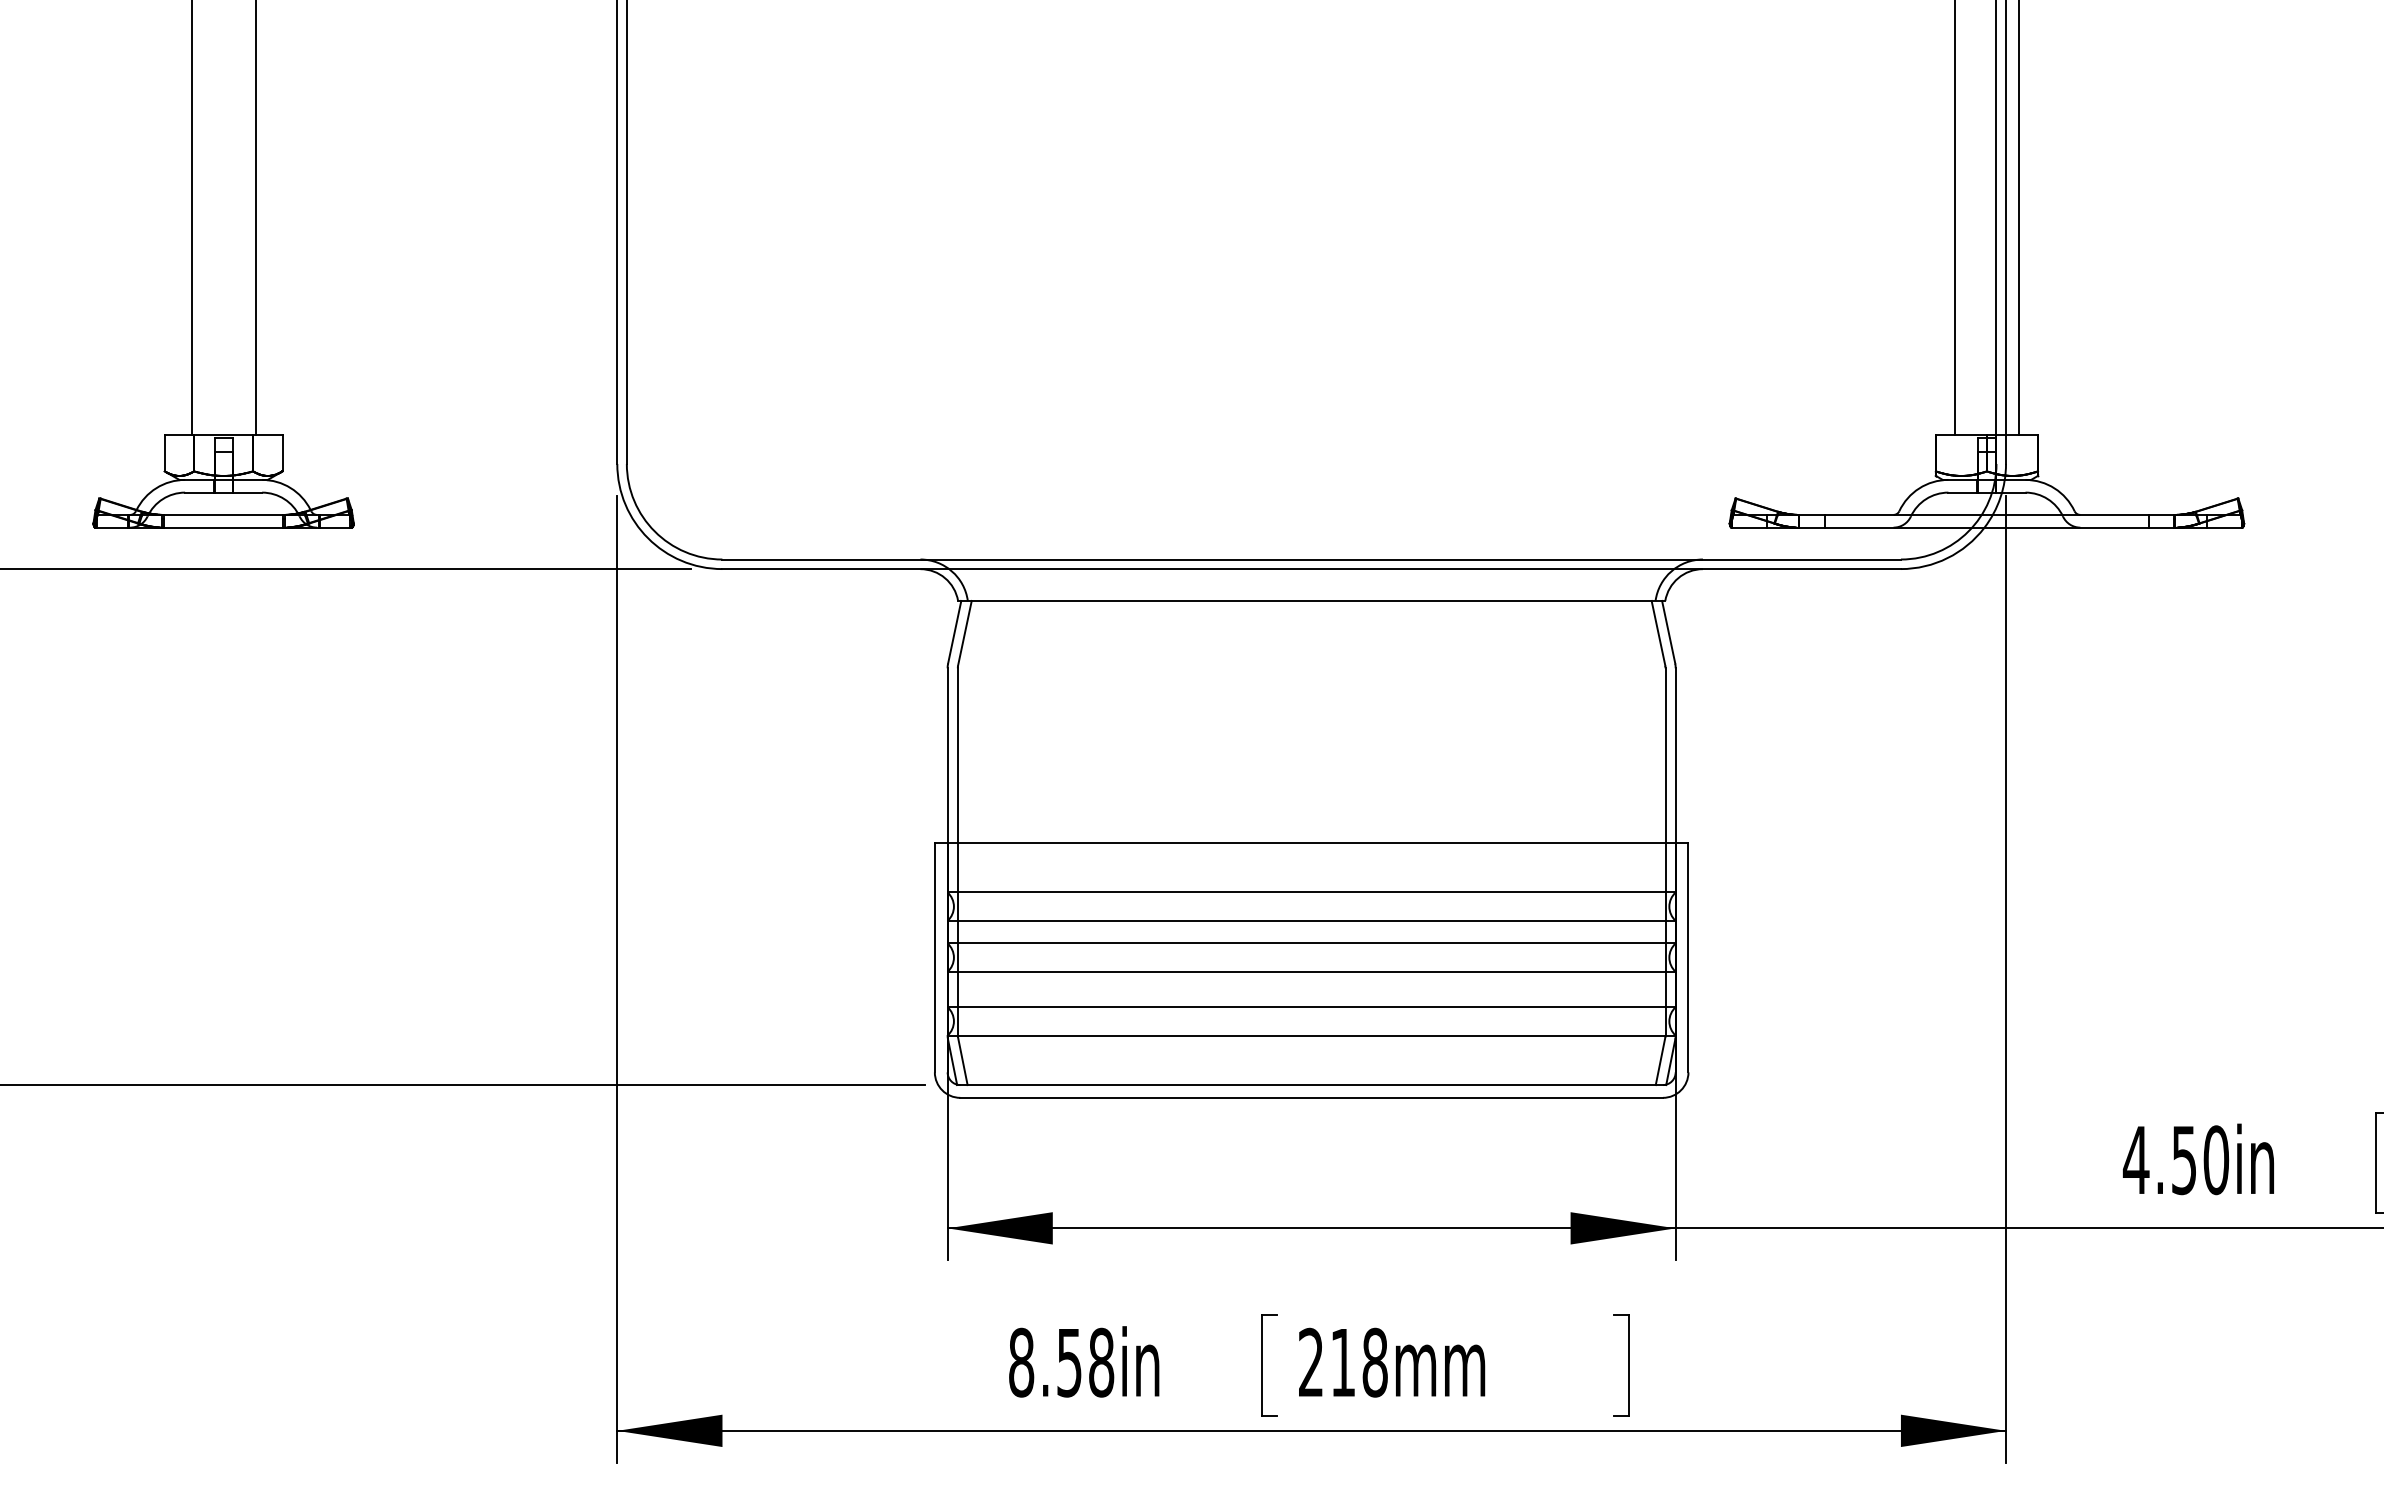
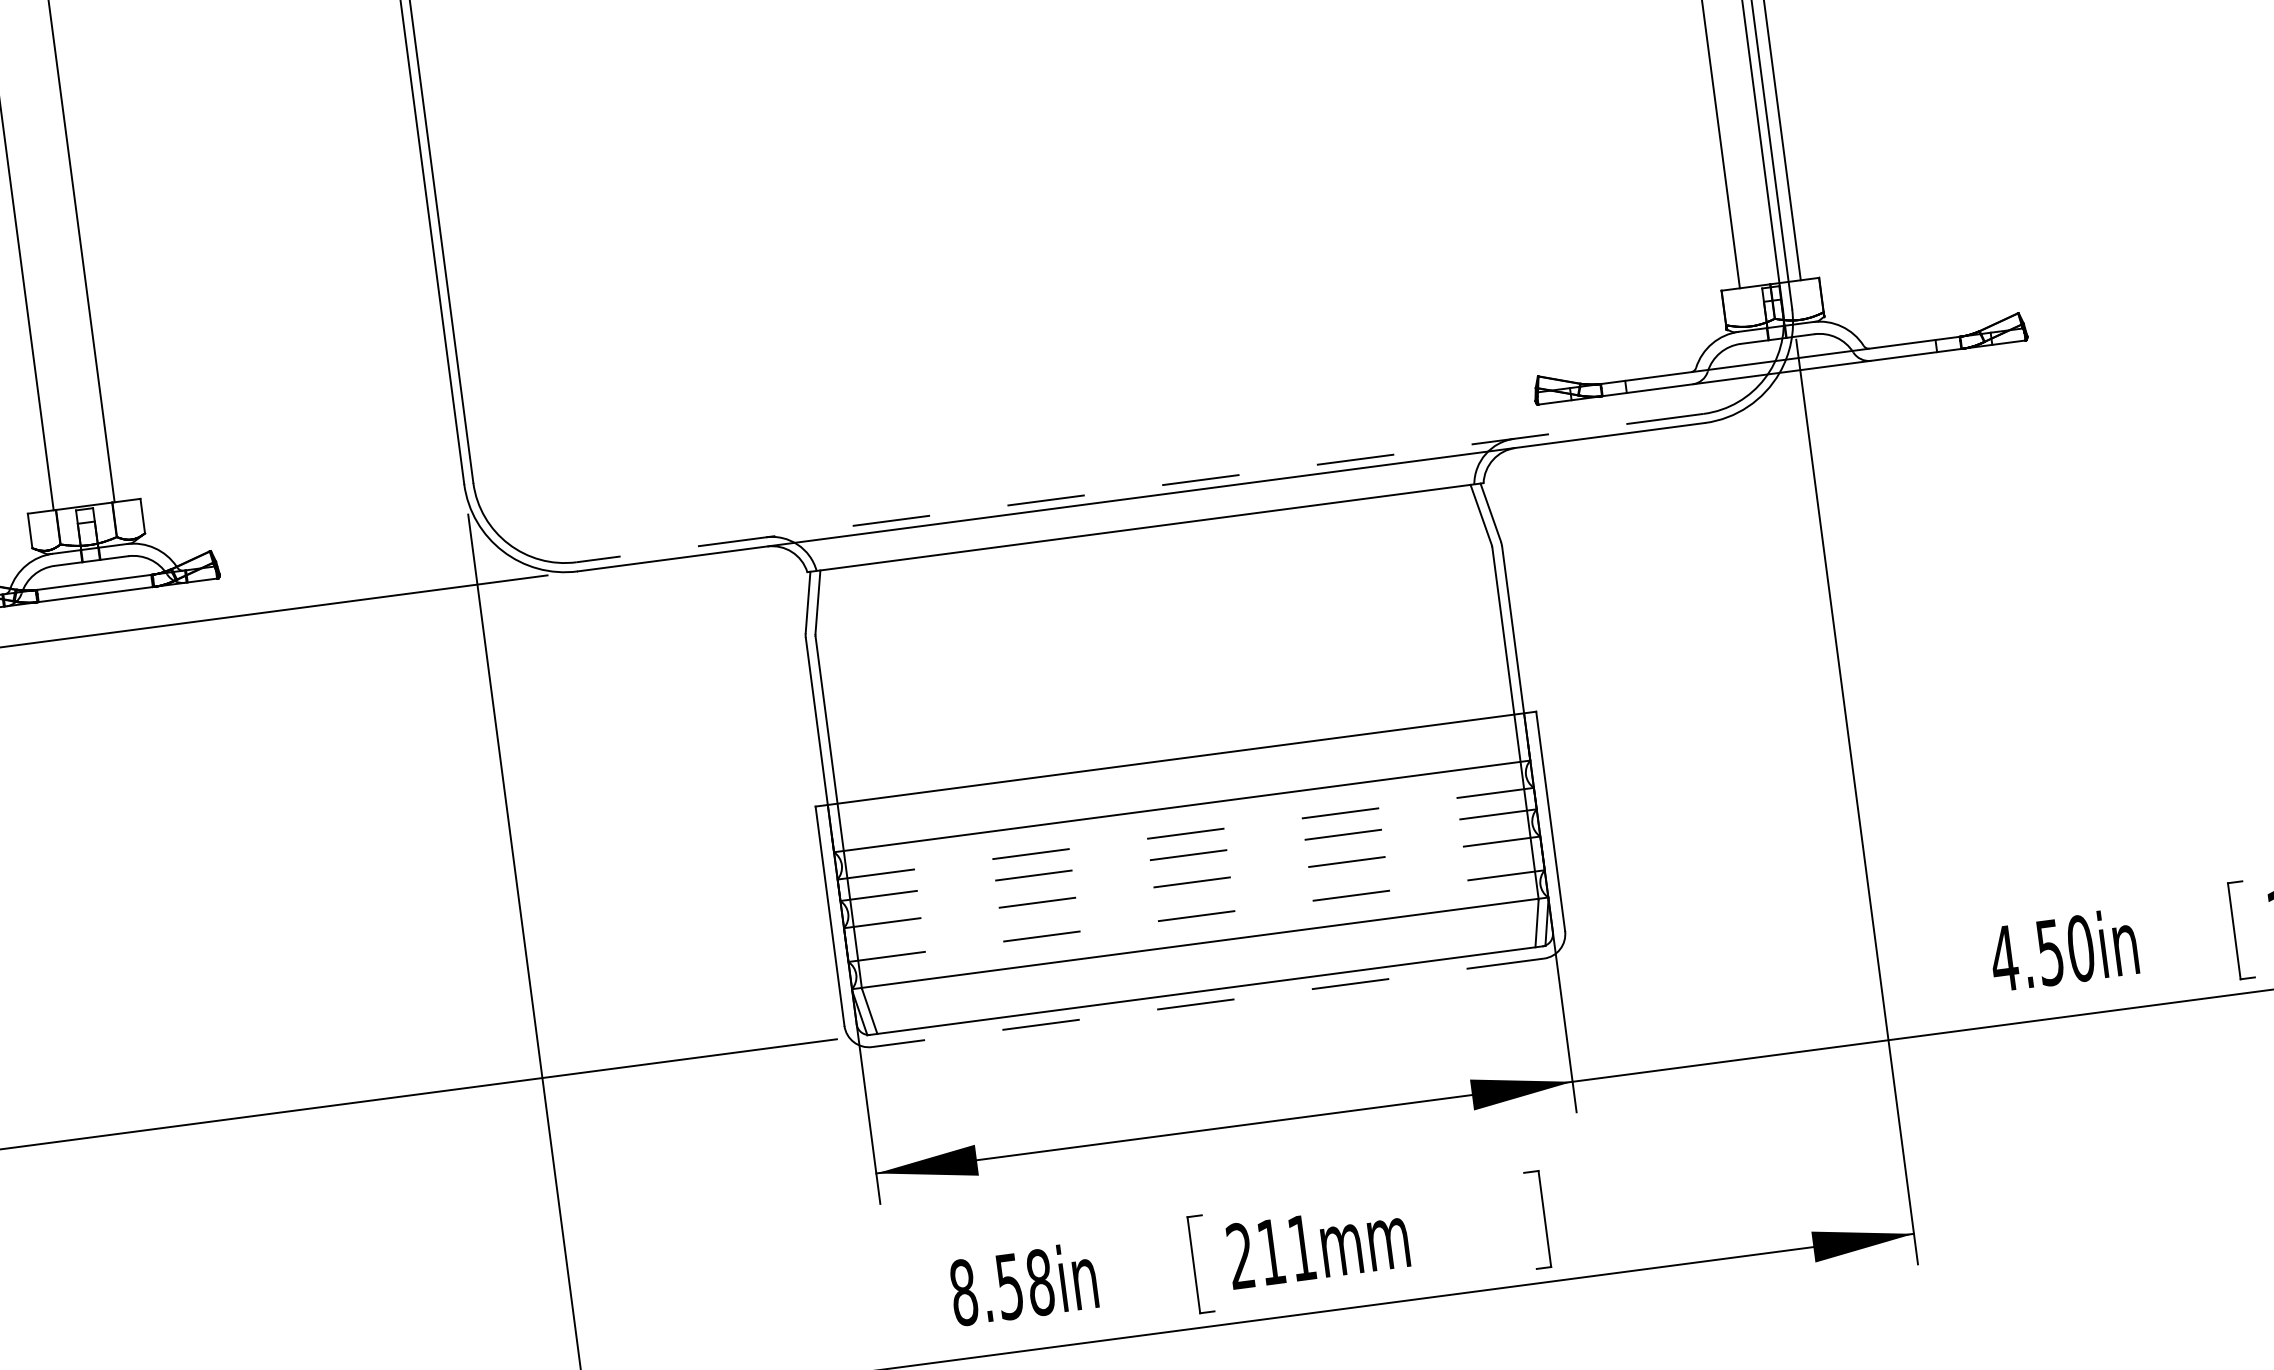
line: (1311, 559) -> (1140, 488), solid -> dashed
line: (1311, 921) -> (1185, 834), solid -> dashed
line: (1311, 943) -> (1188, 855), solid -> dashed
line: (1311, 971) -> (1191, 882), solid -> dashed
line: (1311, 1007) -> (1196, 916), solid -> dashed
line: (1311, 1097) -> (1207, 1002), solid -> dashed
text: (1374, 1362) -> (1301, 1248), 218mm -> 211mm

